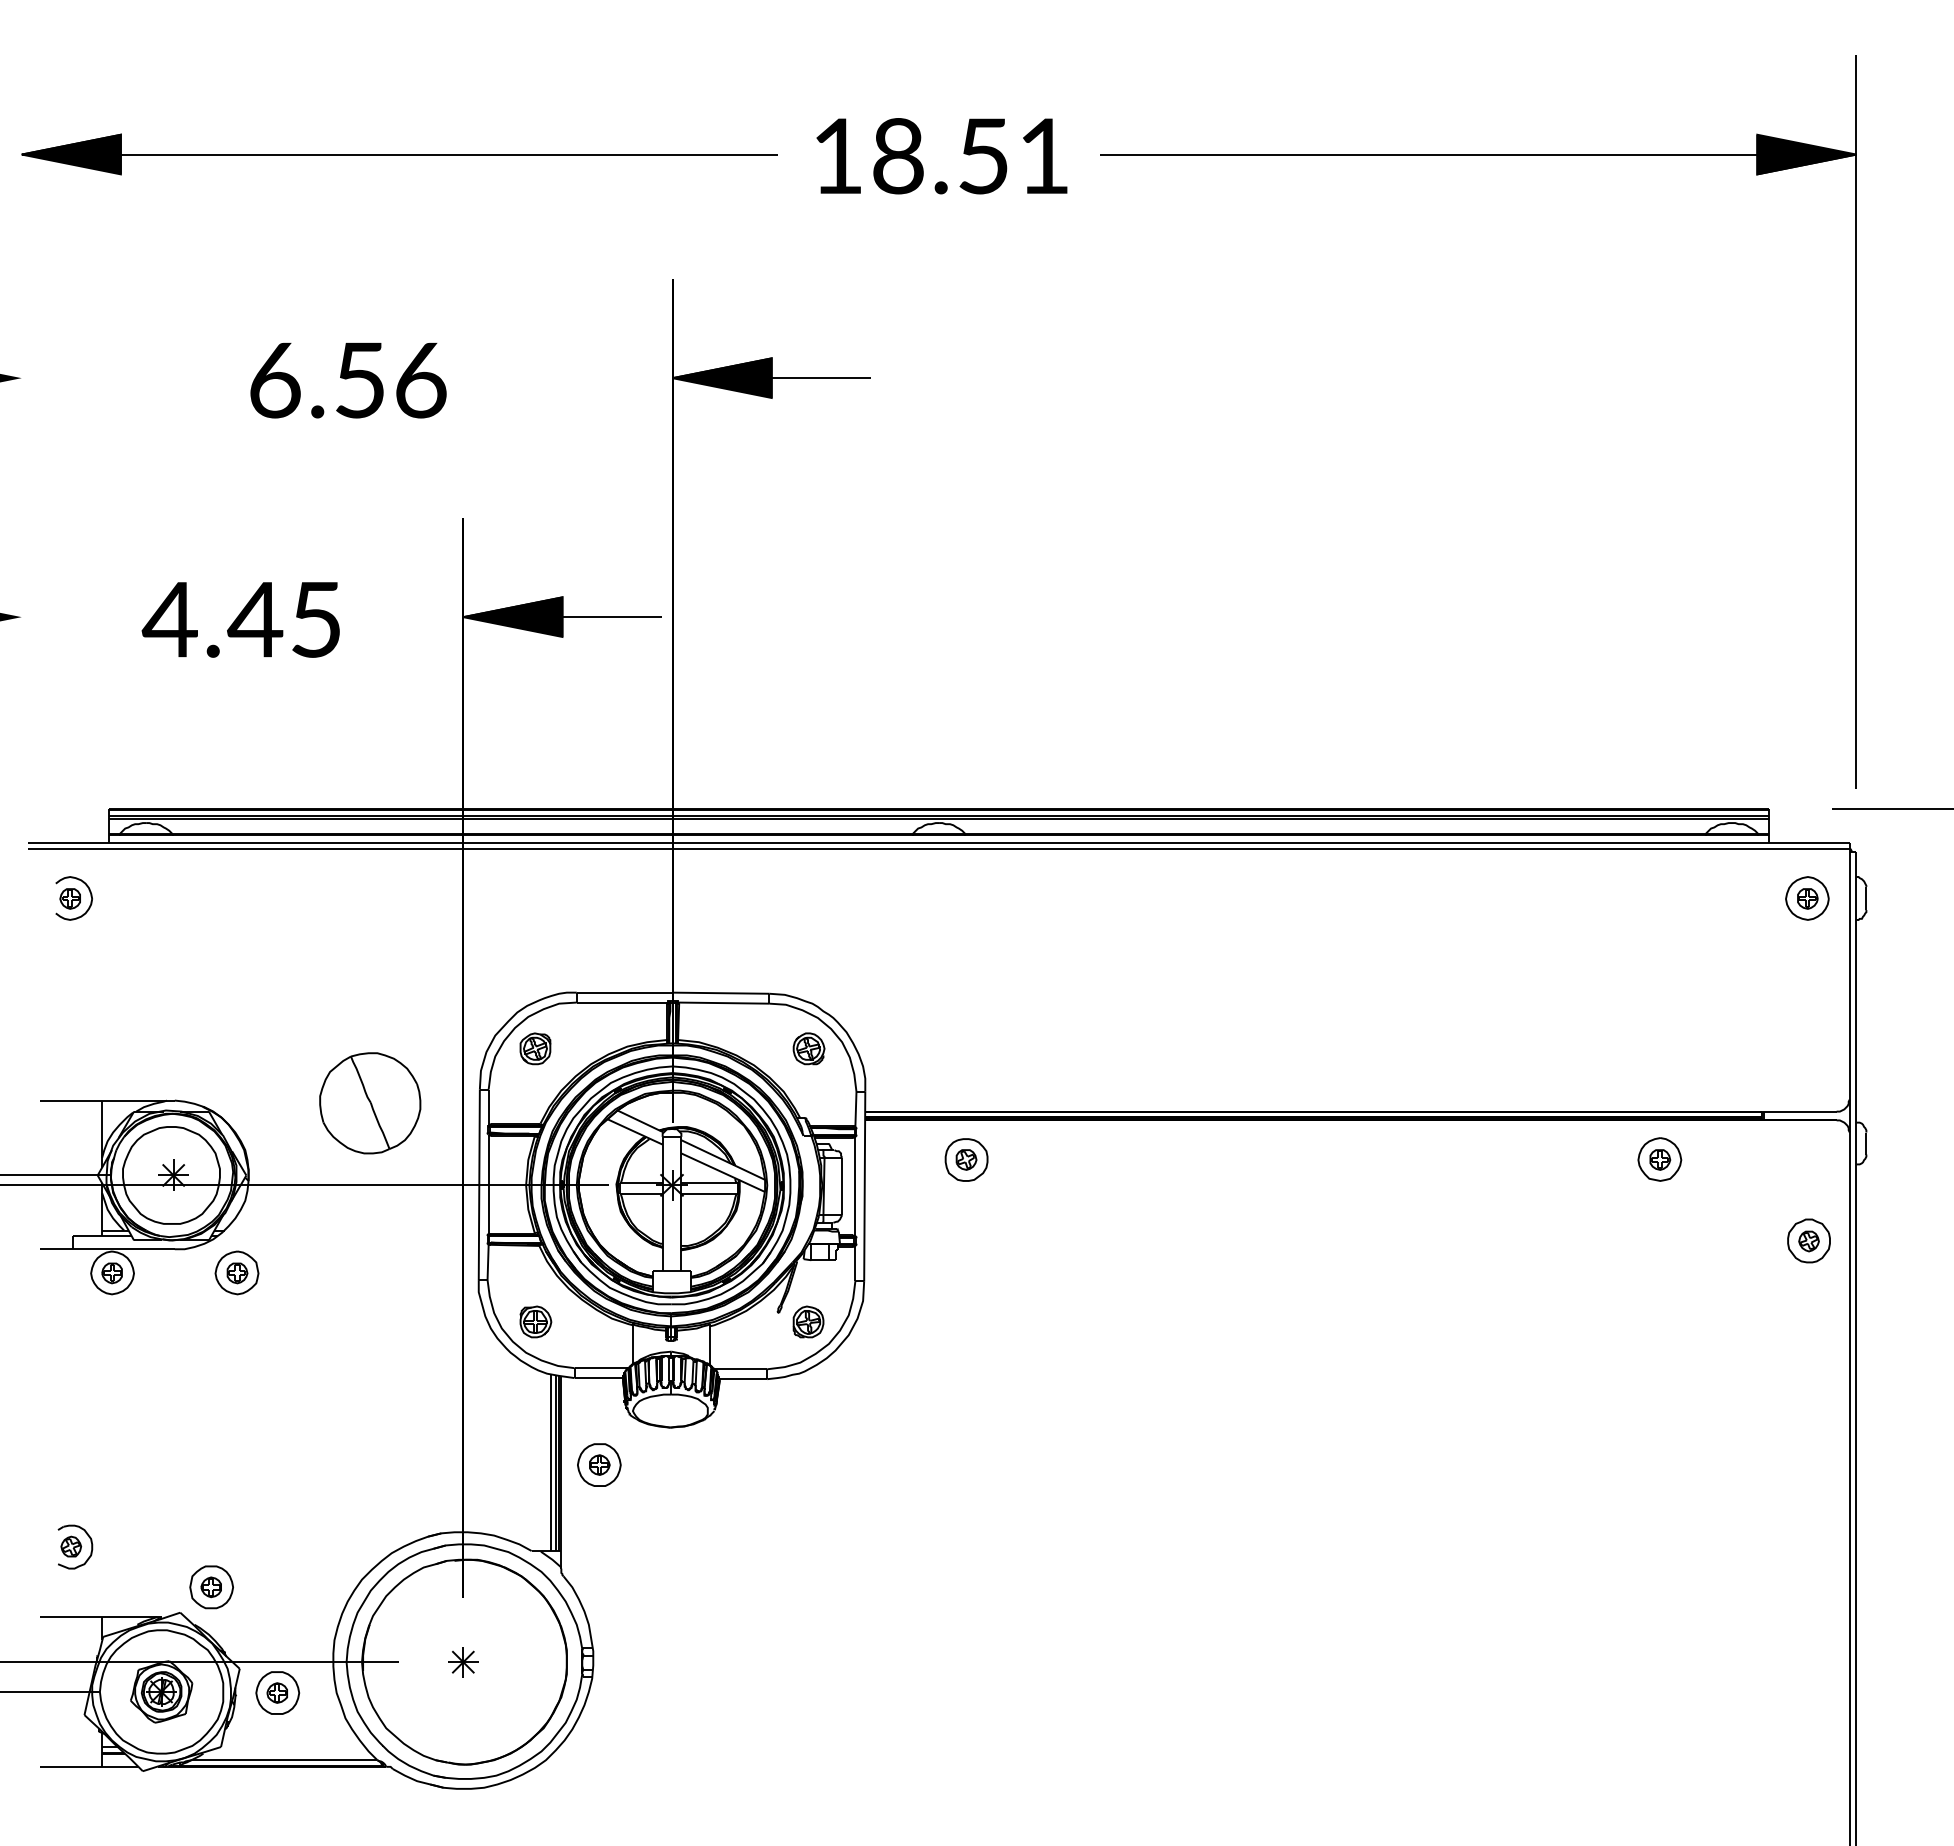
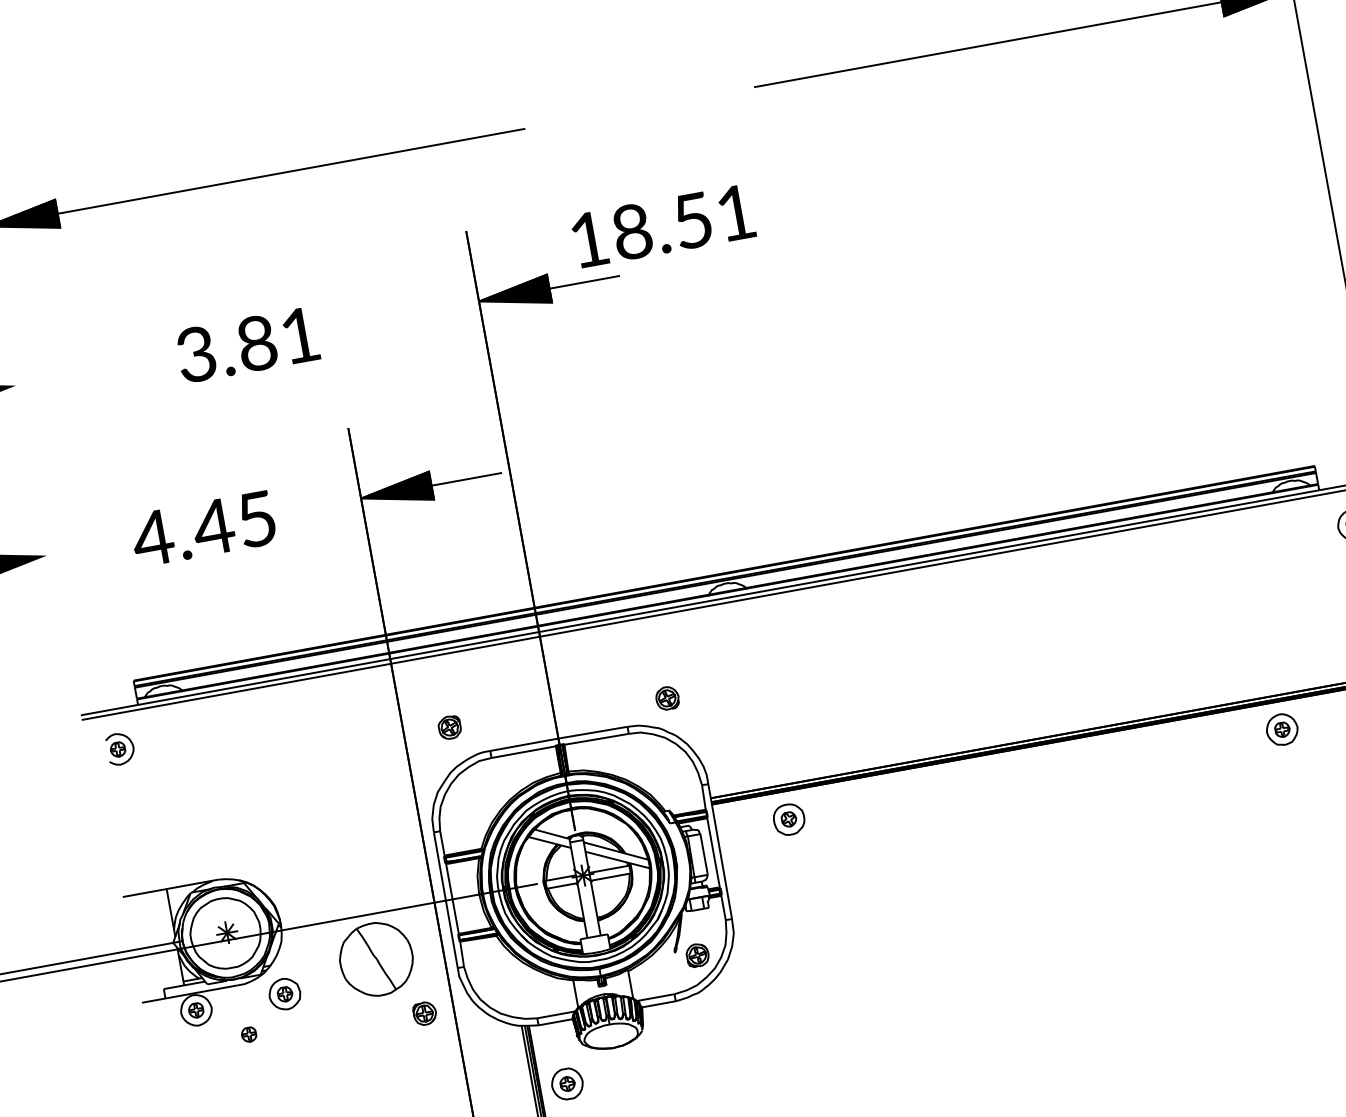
text: (941, 156) -> (662, 226), moved
text: (347, 380) -> (248, 345), 6.56 -> 3.81
part: (535, 1048) -> (449, 727), moved
part: (808, 1048) -> (667, 698), moved
part: (370, 1103) -> (376, 959), moved
part: (177, 1319) -> (248, 1035), added
part: (535, 1321) -> (424, 1013), moved

